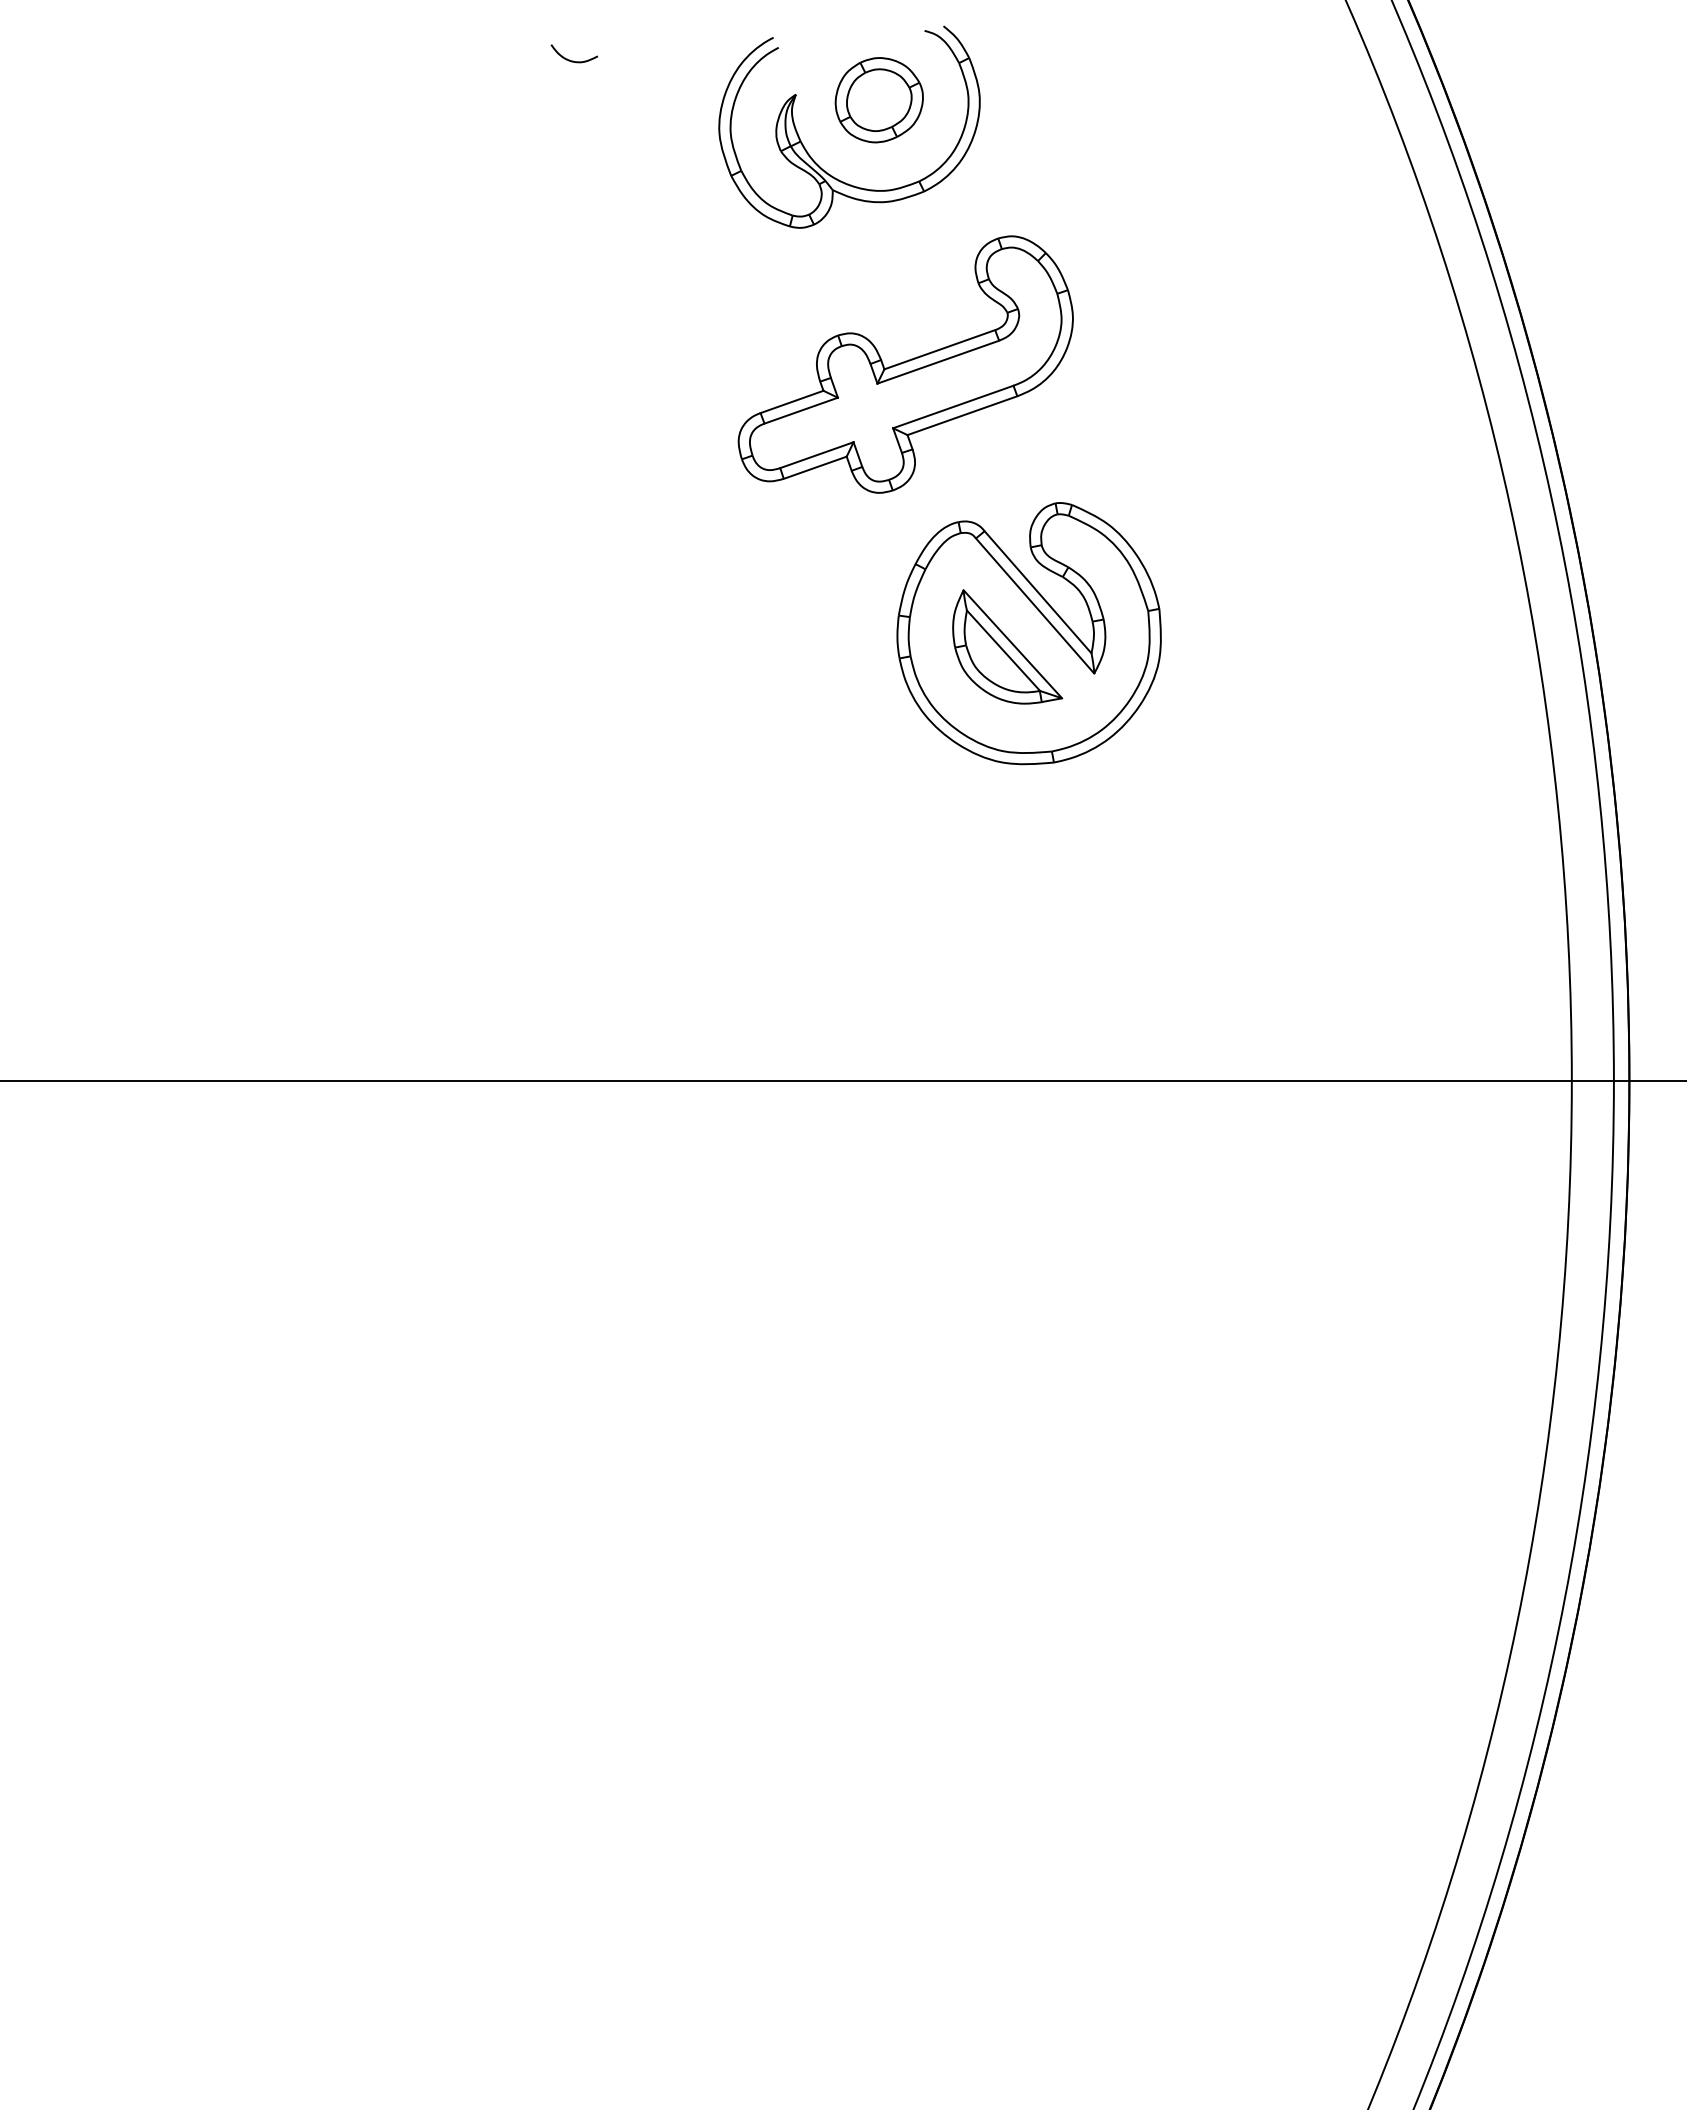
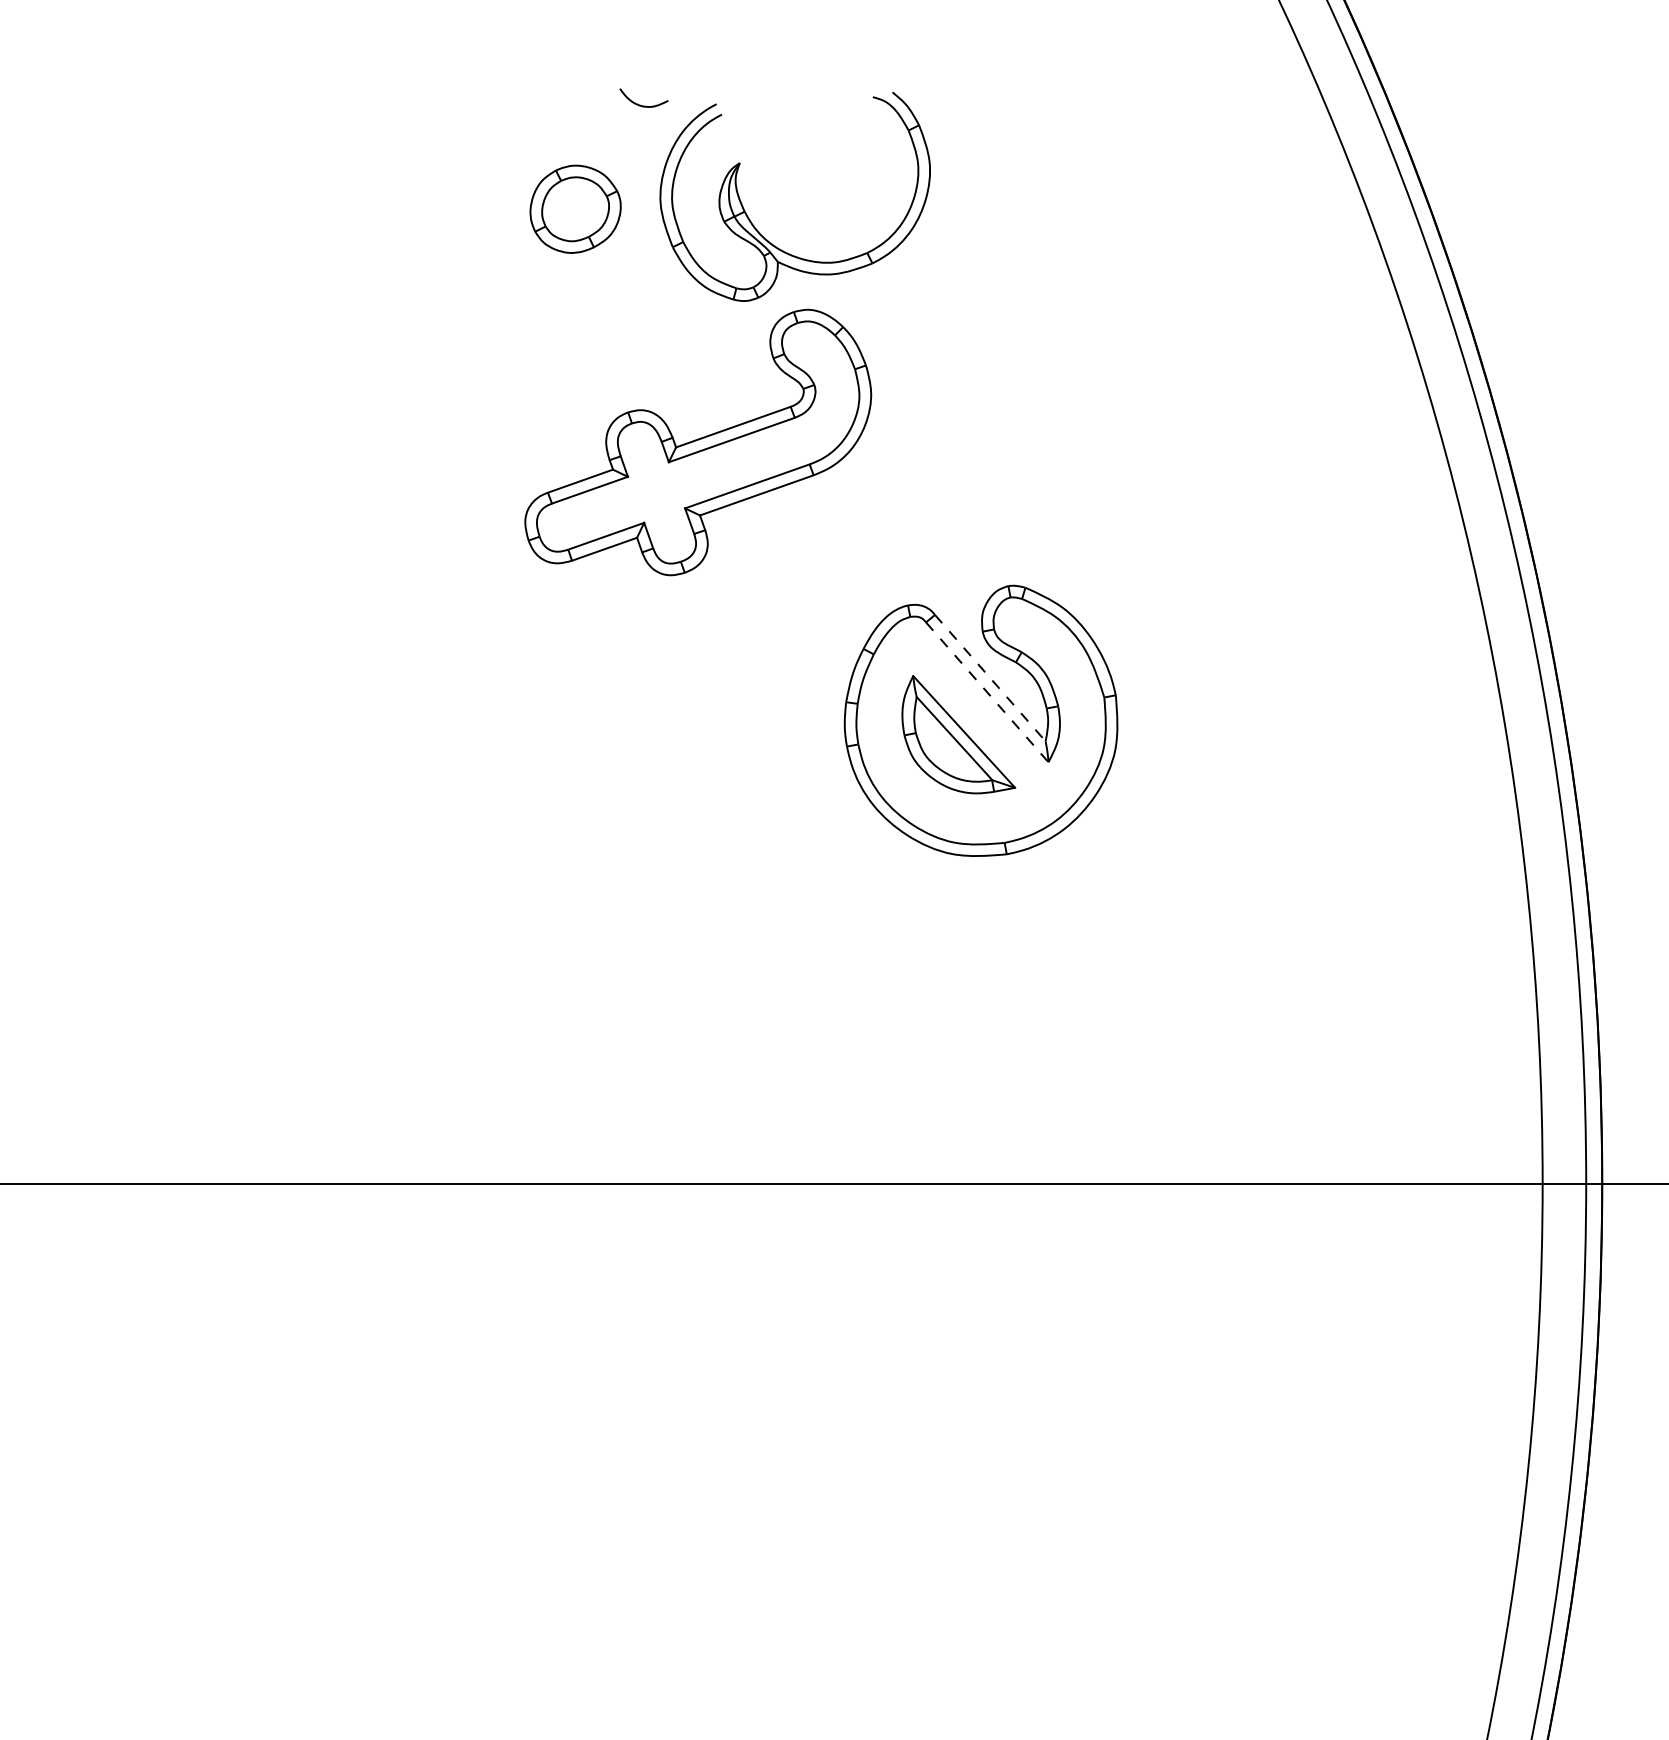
curve: (573, 60) -> (643, 105), moved
part: (878, 100) -> (574, 209), moved
part: (905, 364) -> (697, 442), moved
line: (1038, 592) -> (990, 678), solid -> dashed
line: (1035, 606) -> (987, 692), solid -> dashed

